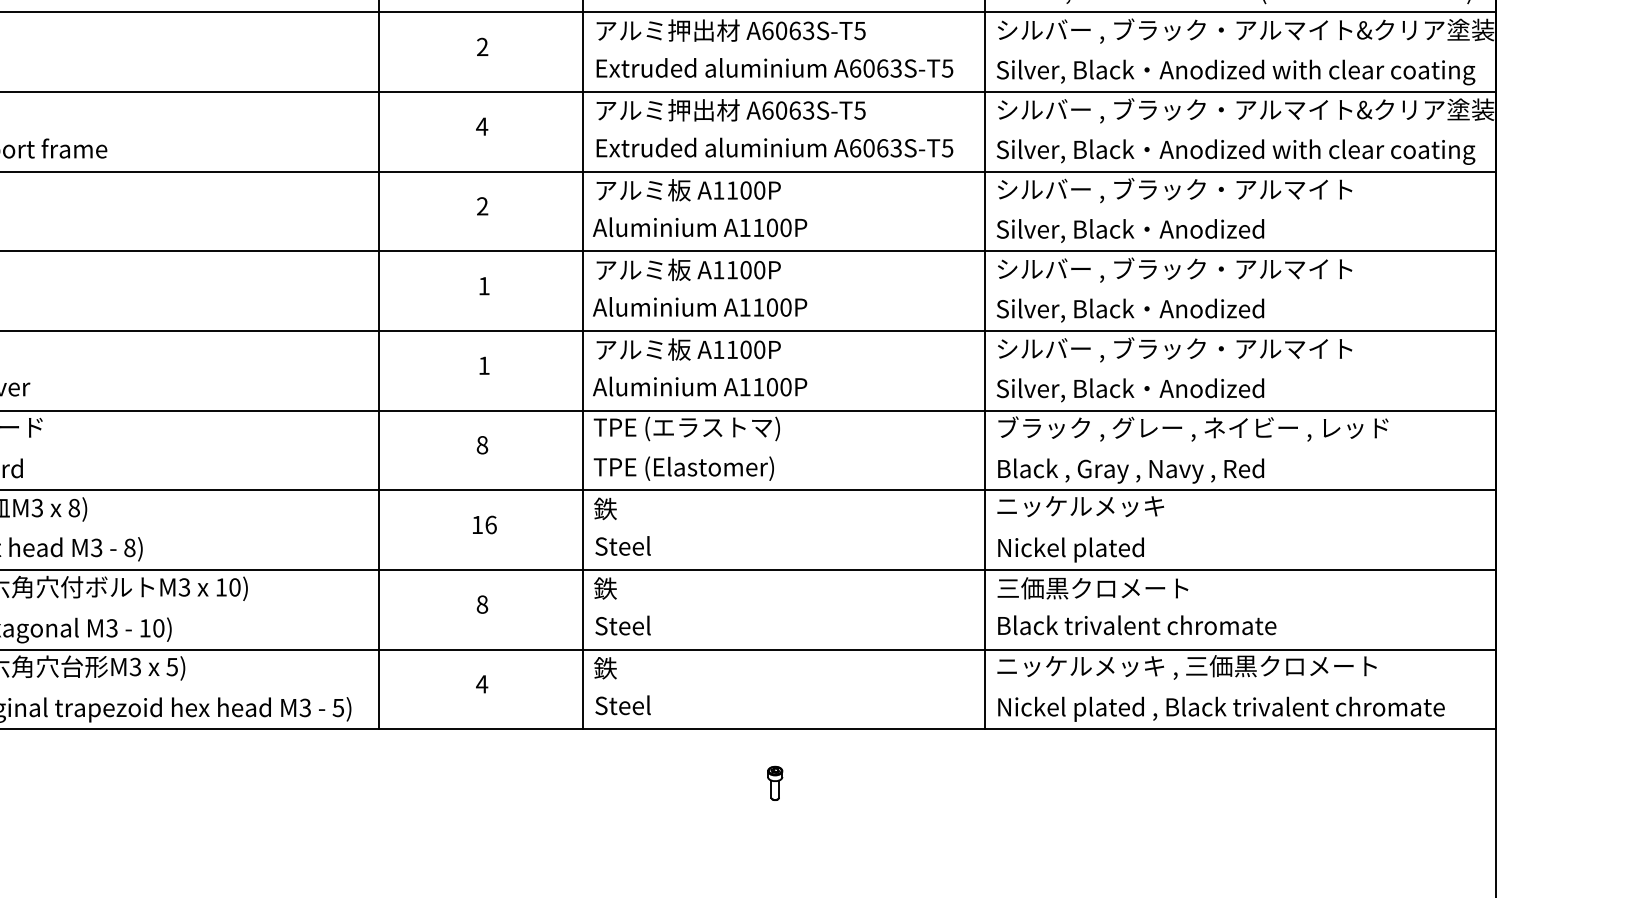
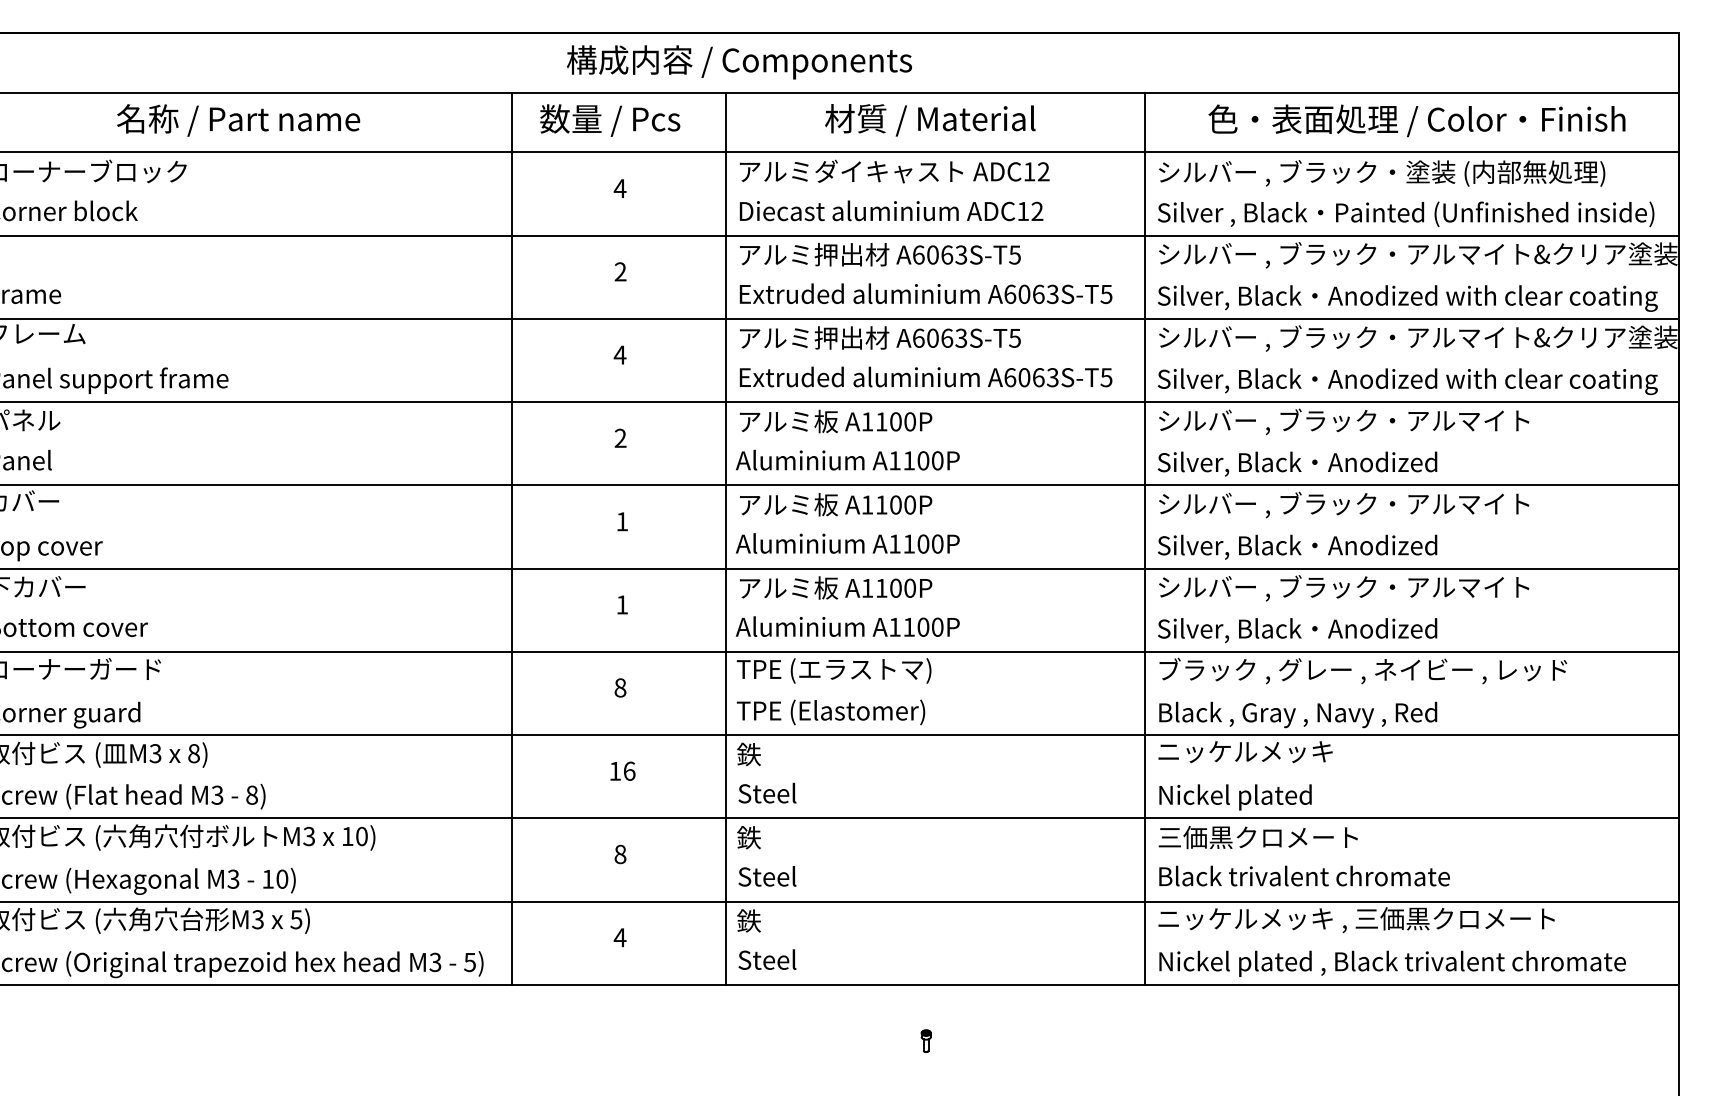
part: (774, 782) -> (925, 1040), size x0.62

